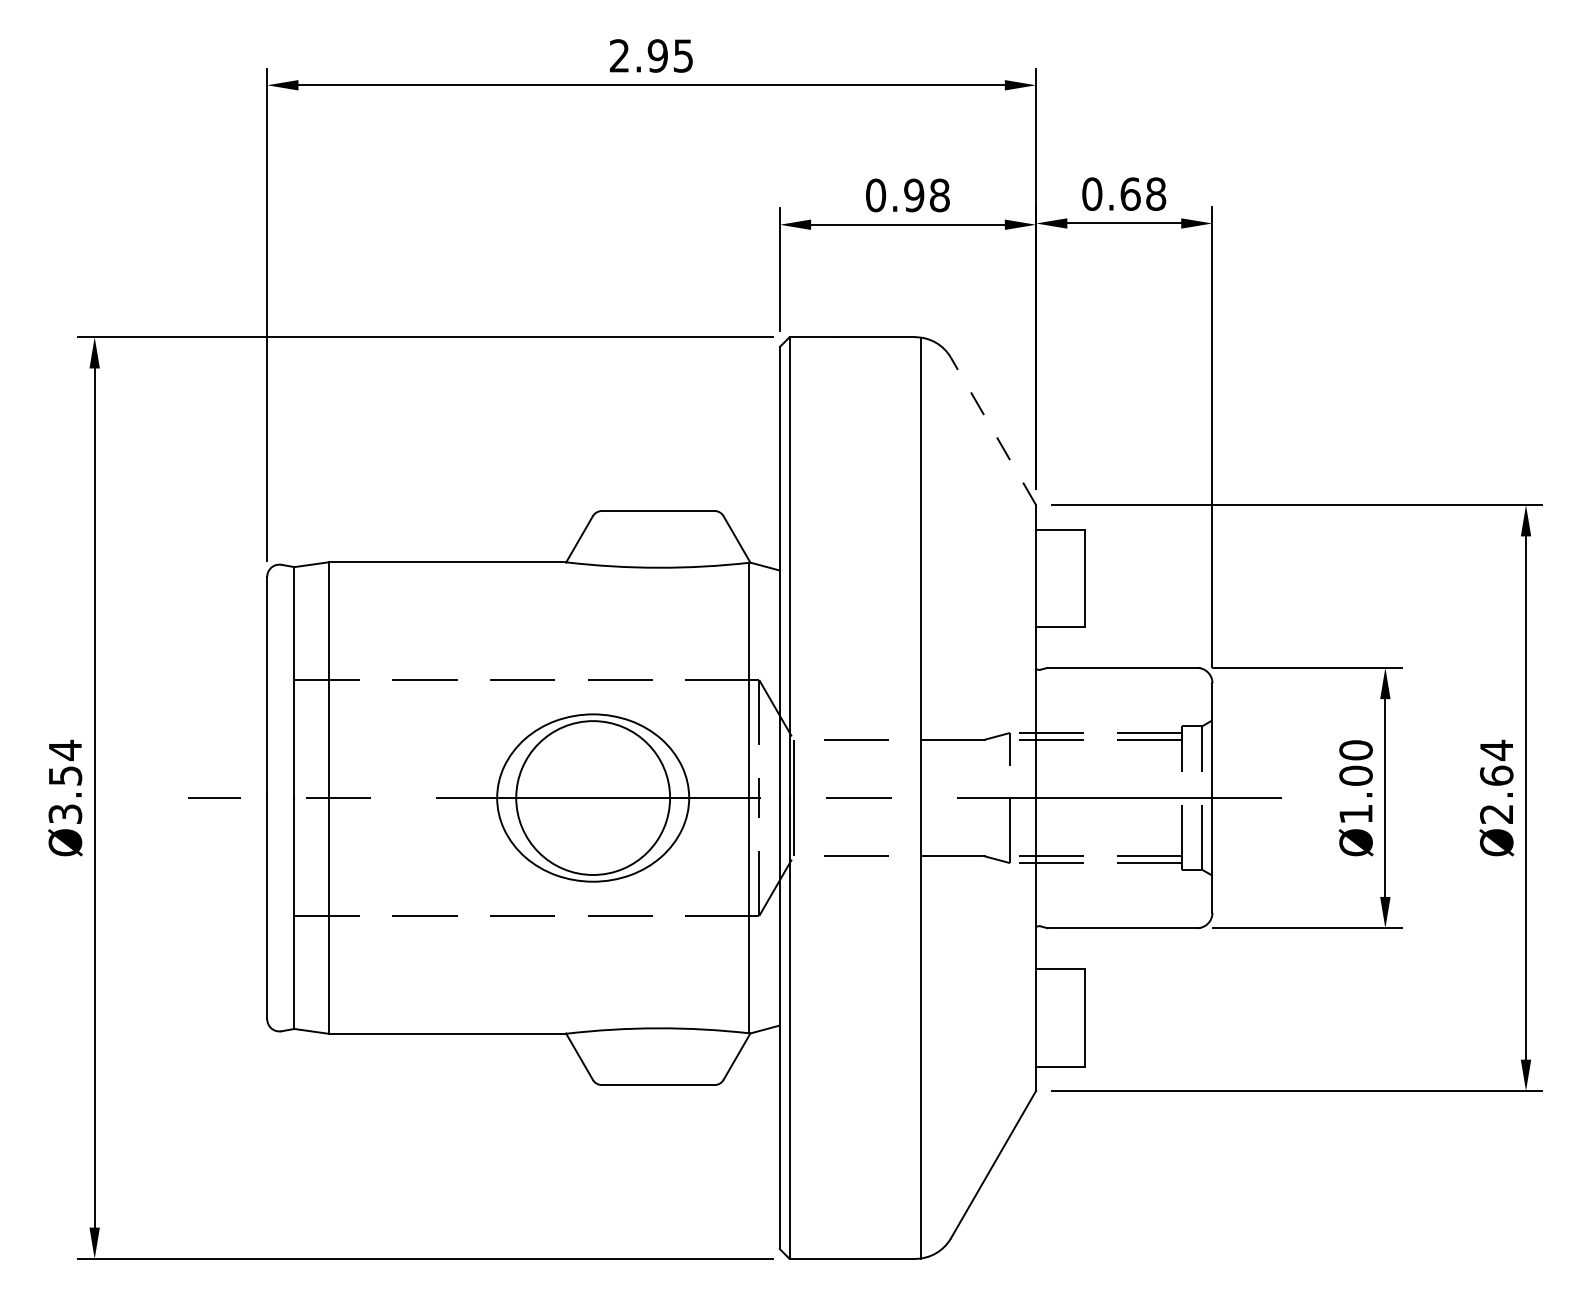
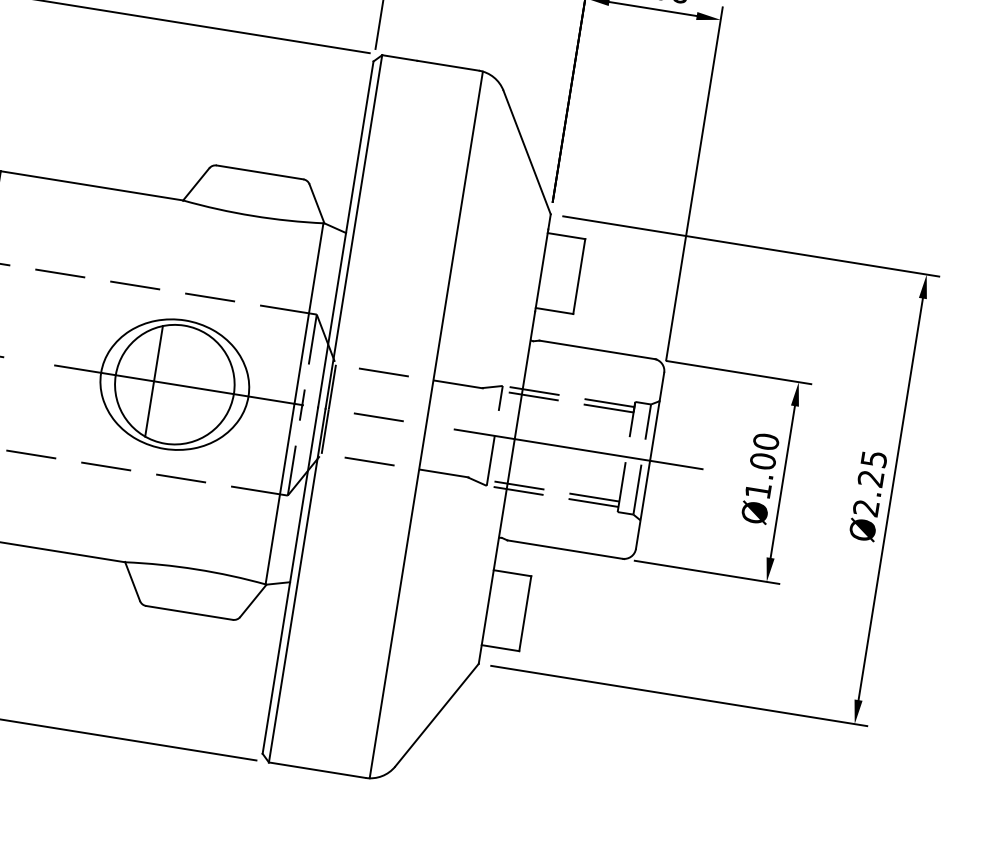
line: (993, 431) -> (527, 152), dashed -> solid
text: (1496, 762) -> (872, 468), Ø2.64 -> Ø2.25
line: (566, 798) -> (154, 381), added

